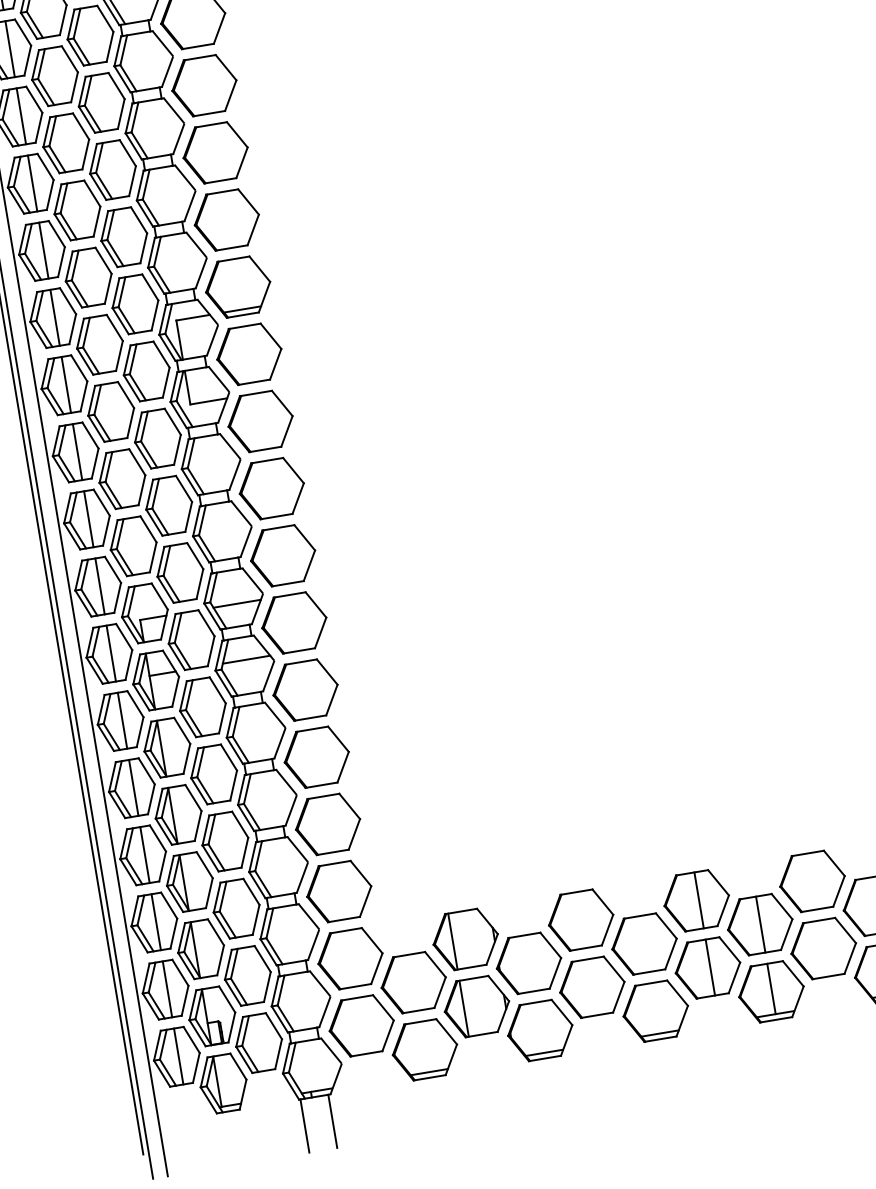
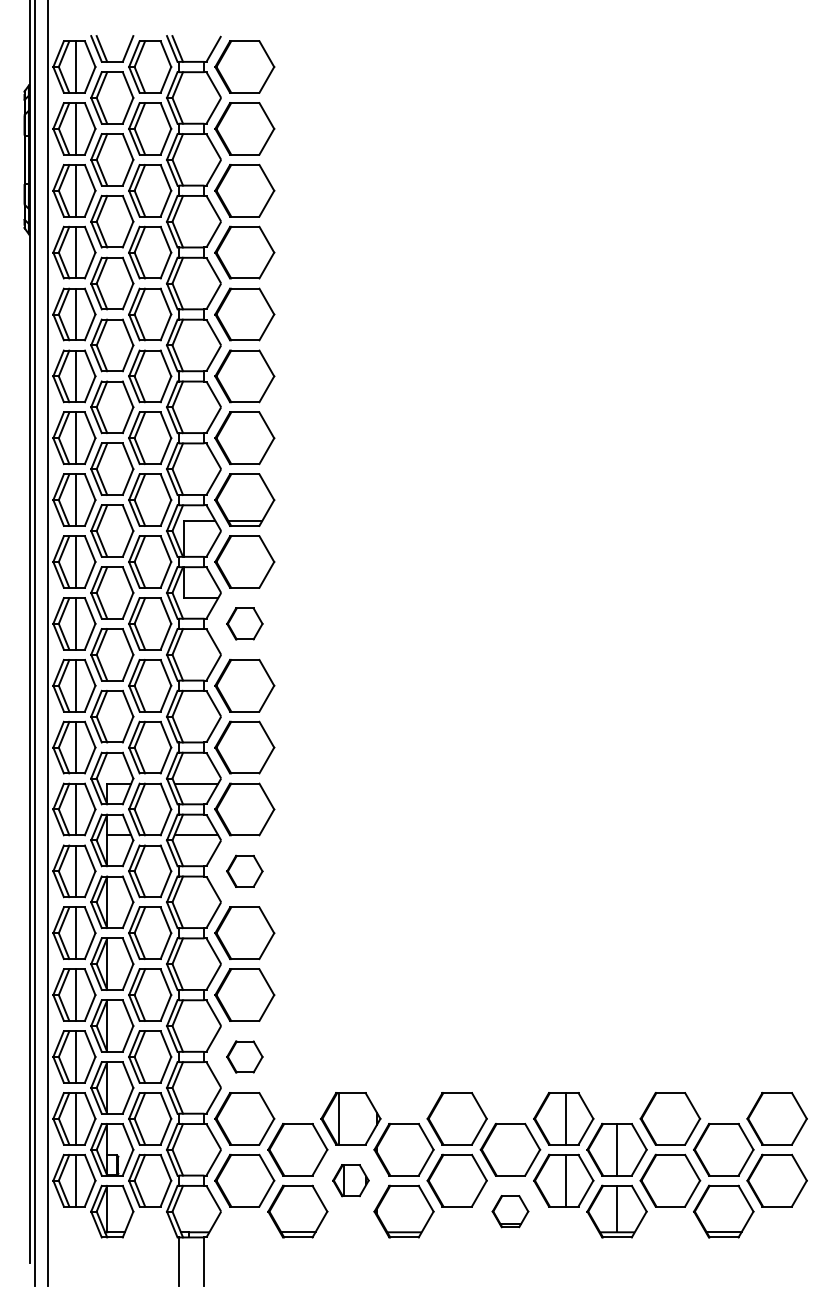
part: (260, 421) -> (244, 623), size x0.6
part: (305, 690) -> (244, 871), size x0.6
part: (338, 891) -> (244, 1056), size x0.6
part: (476, 1006) -> (350, 1180), size x0.6
part: (655, 1011) -> (510, 1211), size x0.6

